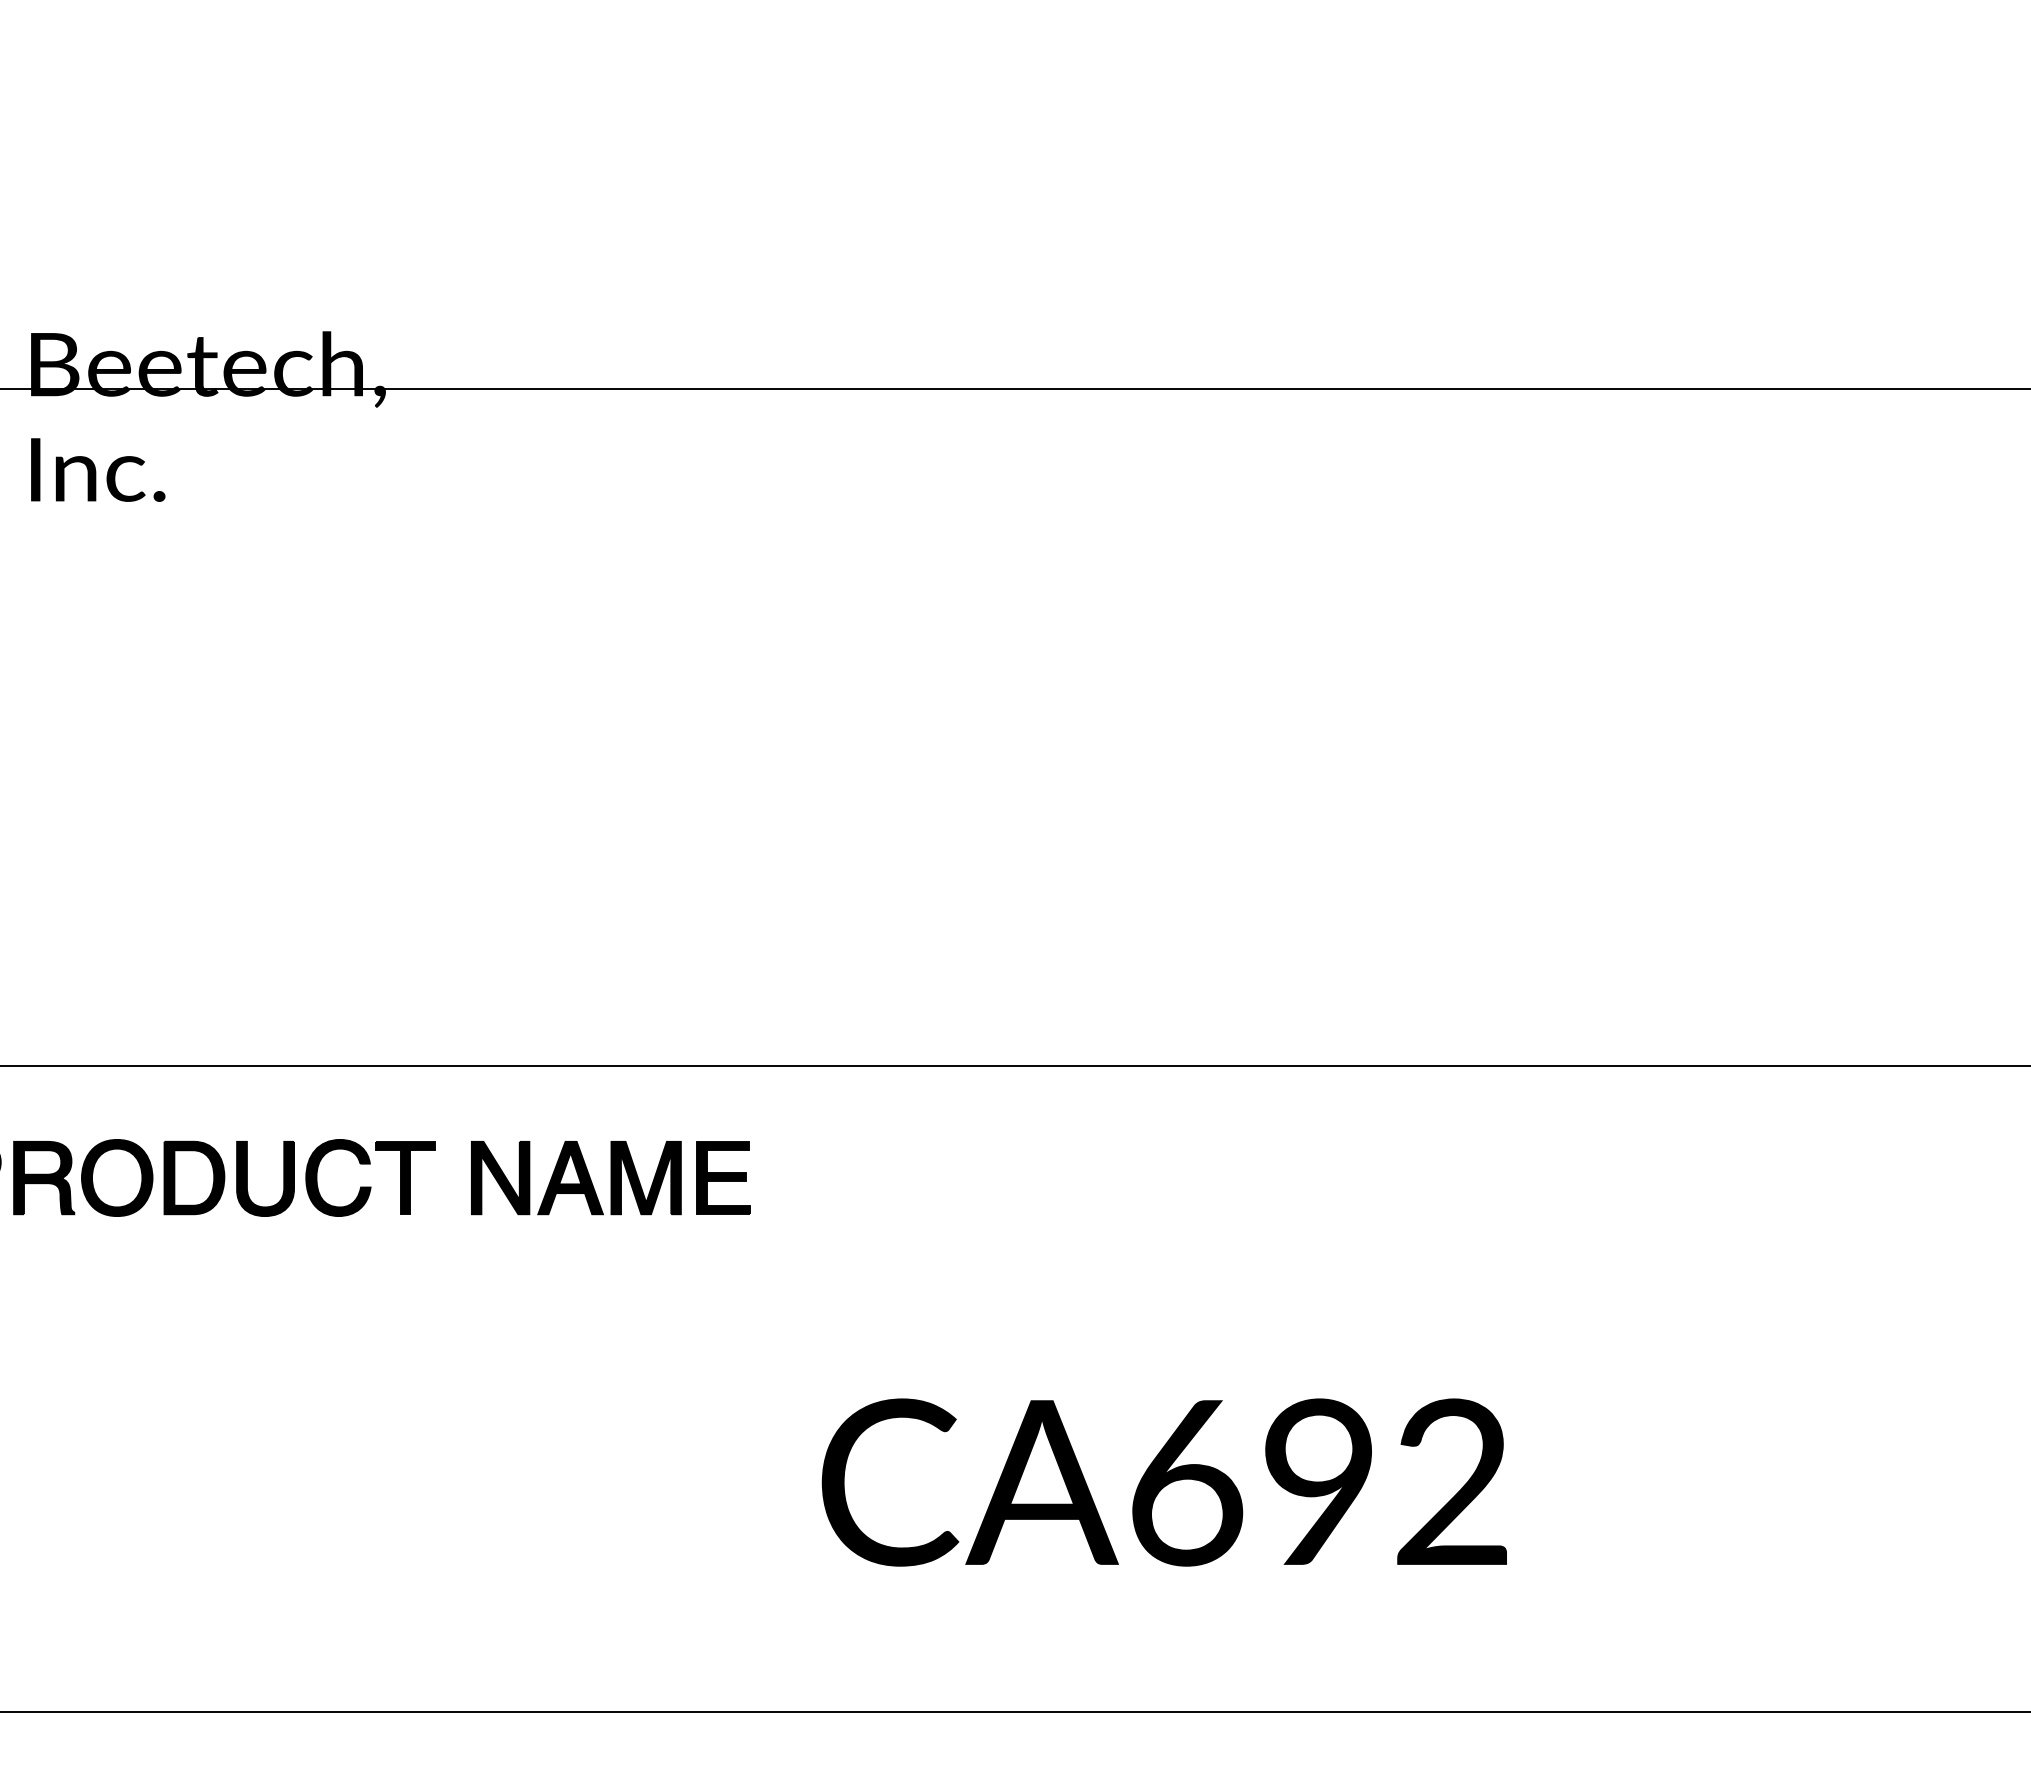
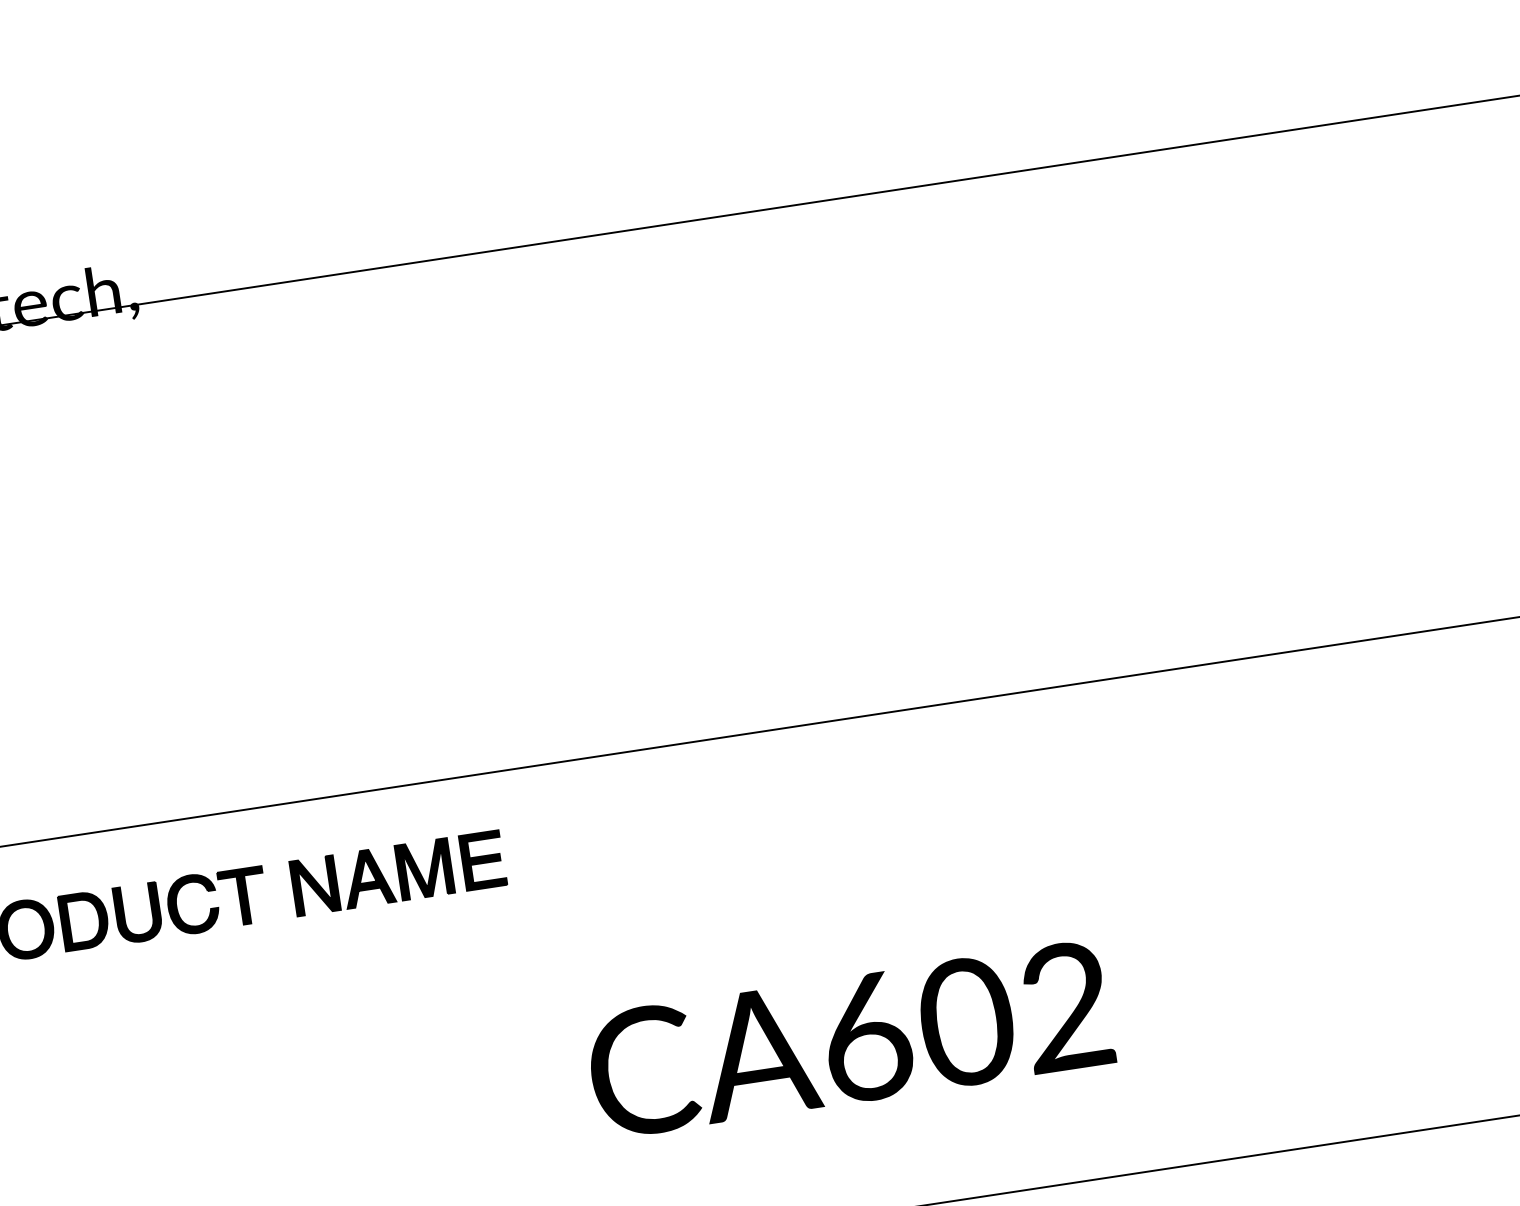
text: (1319, 1482) -> (966, 1021), CA692 -> CA602

